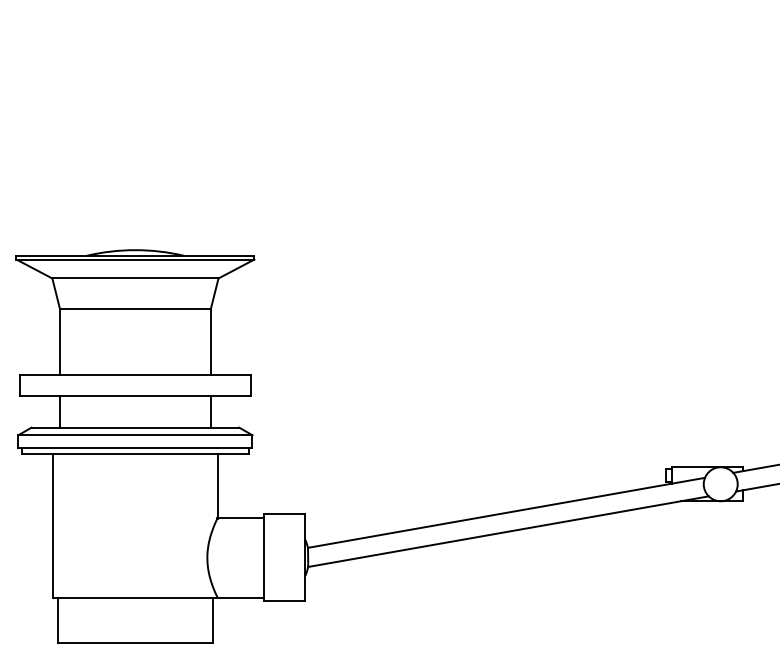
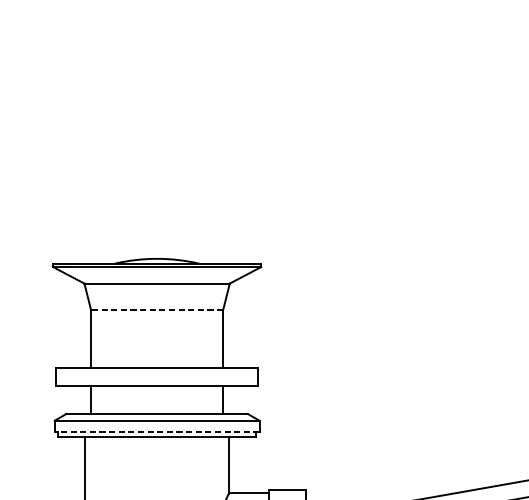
line: (135, 308) -> (157, 309), solid -> dashed
line: (134, 448) -> (156, 432), solid -> dashed

